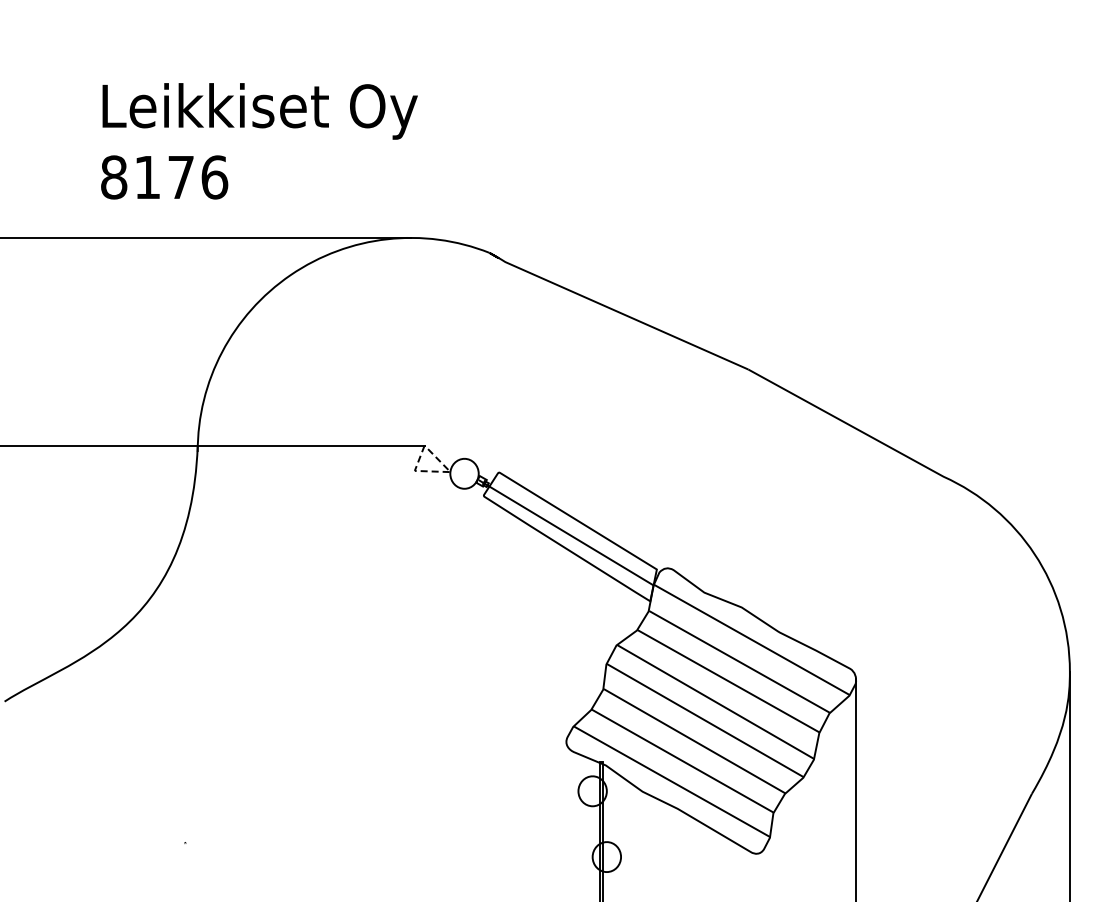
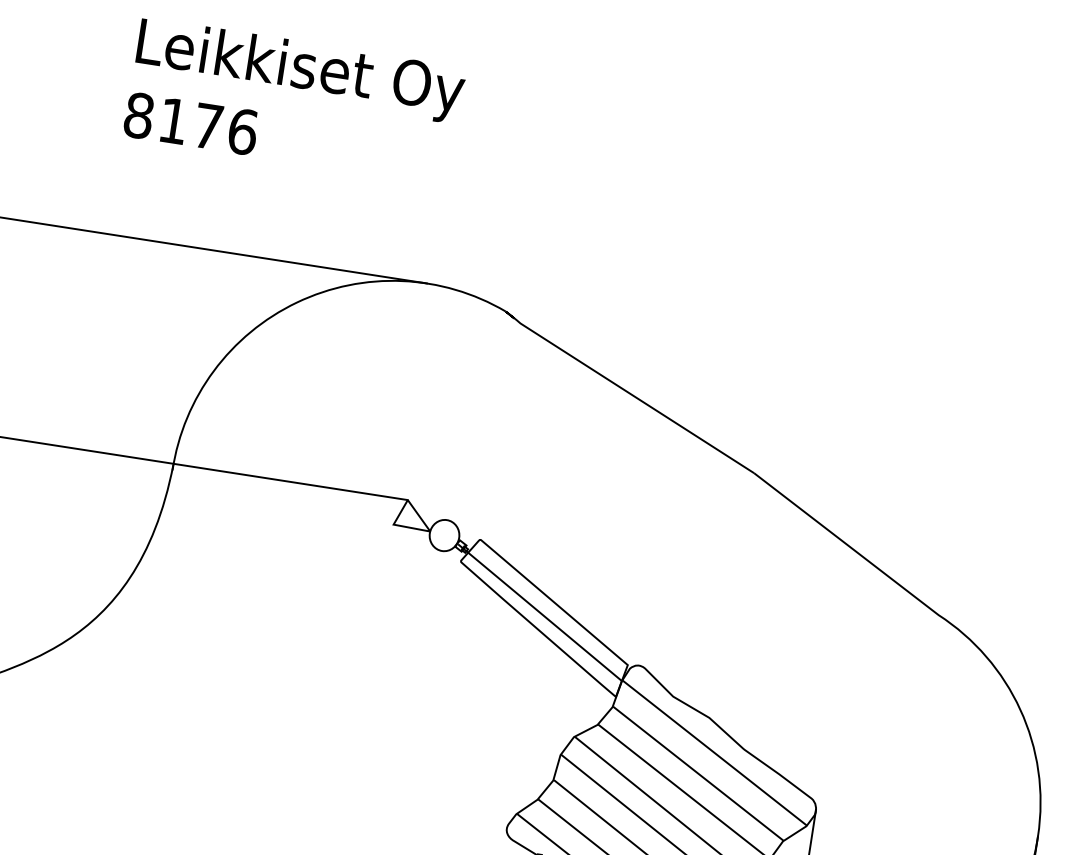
text: (259, 141) -> (294, 101), moved
line: (437, 471) -> (416, 528), dashed -> solid

